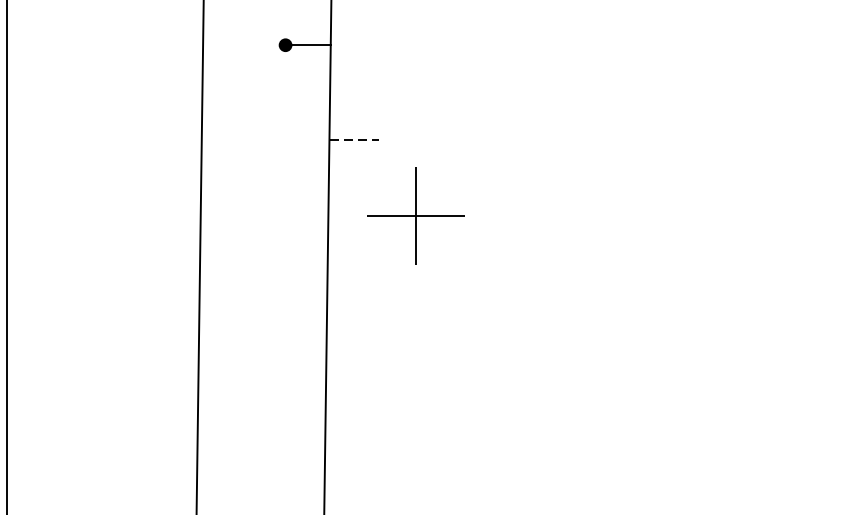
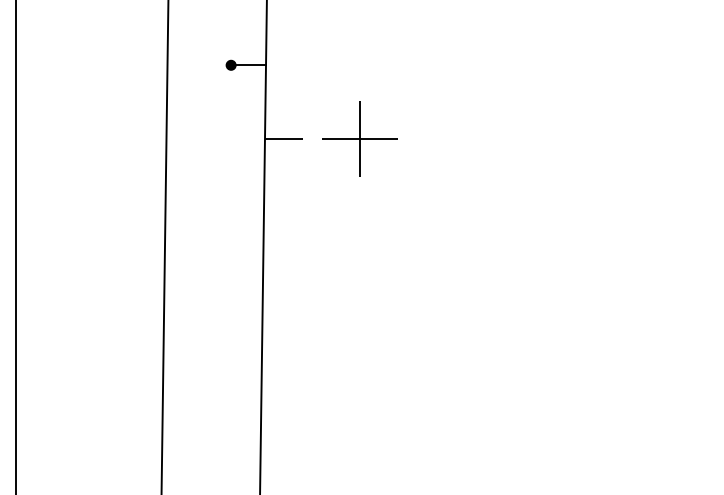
line: (353, 140) -> (283, 138), dashed -> solid
part: (415, 215) -> (359, 138), moved

